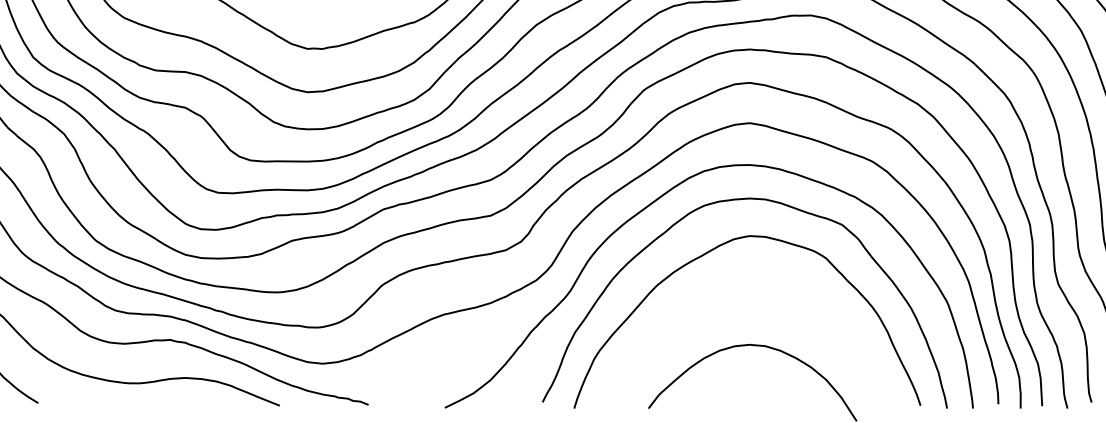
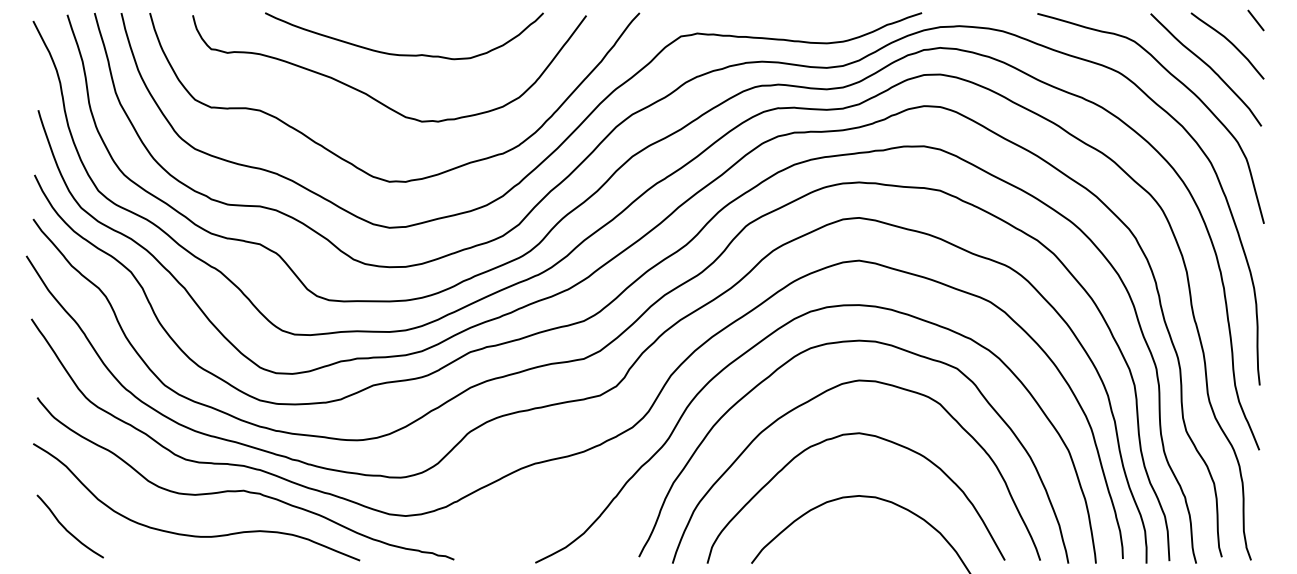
curve: (725, 291) -> (833, 439), added

